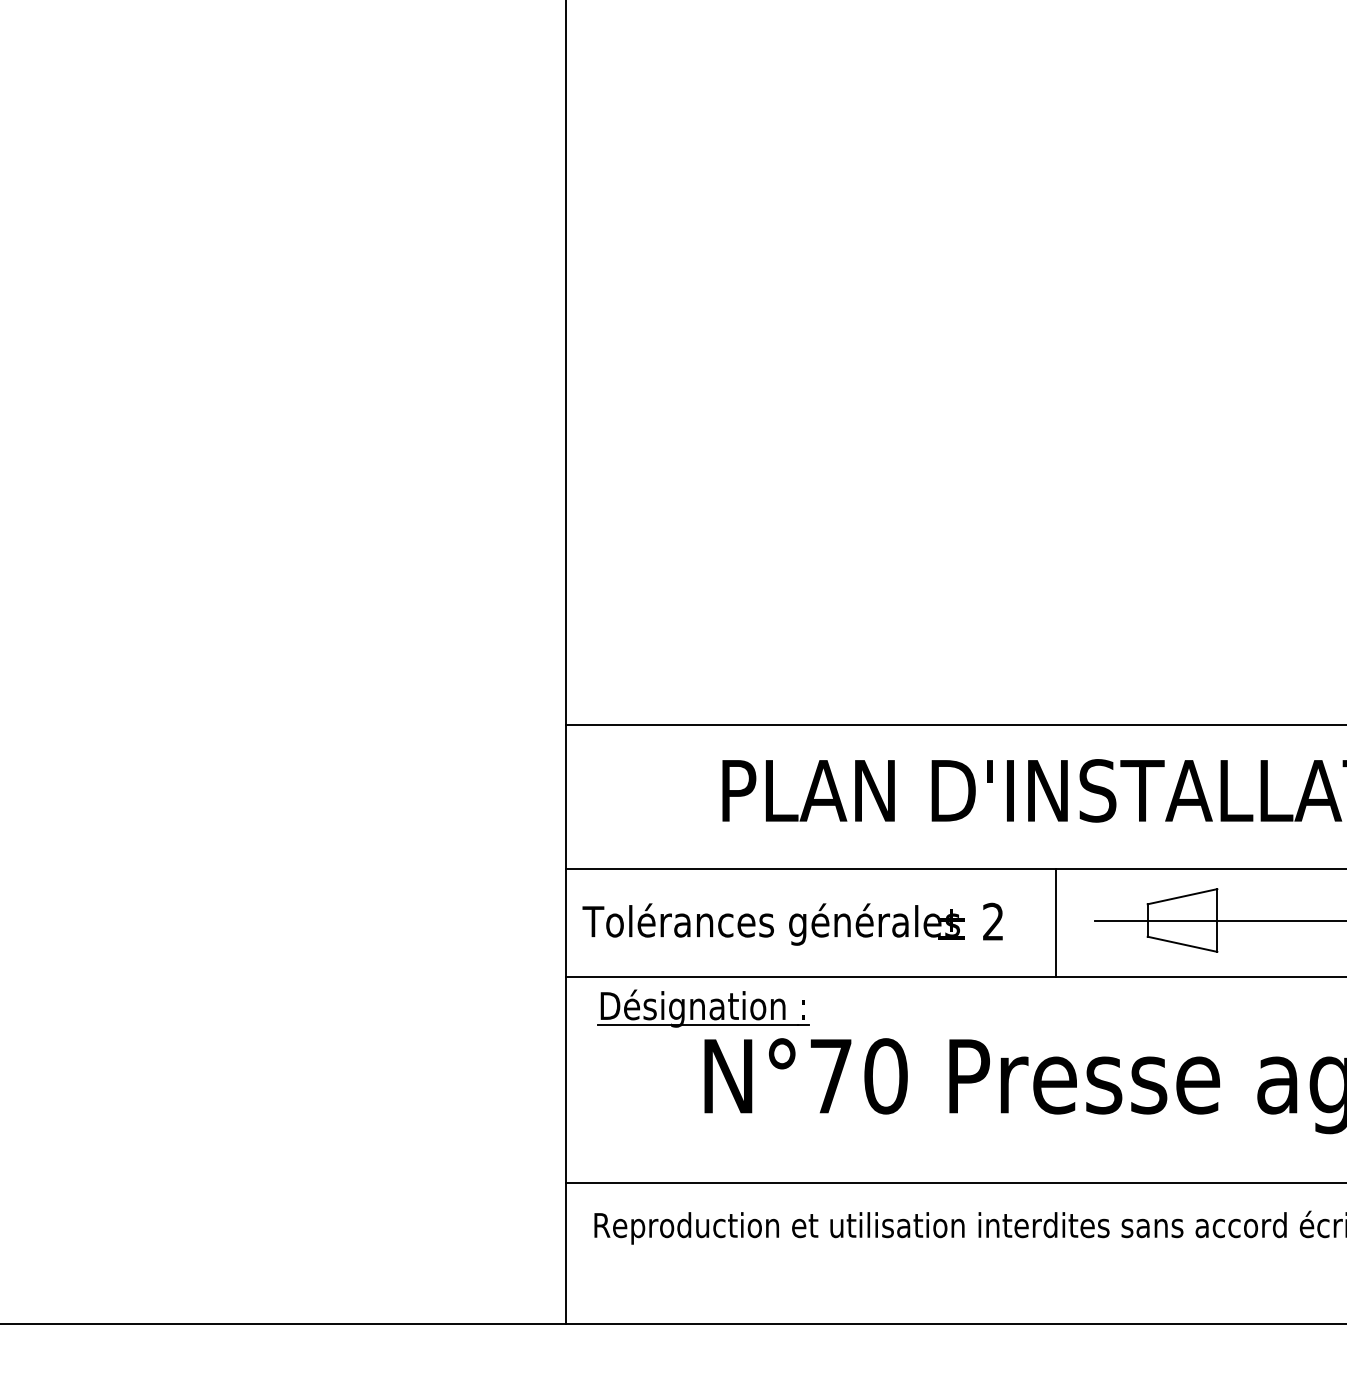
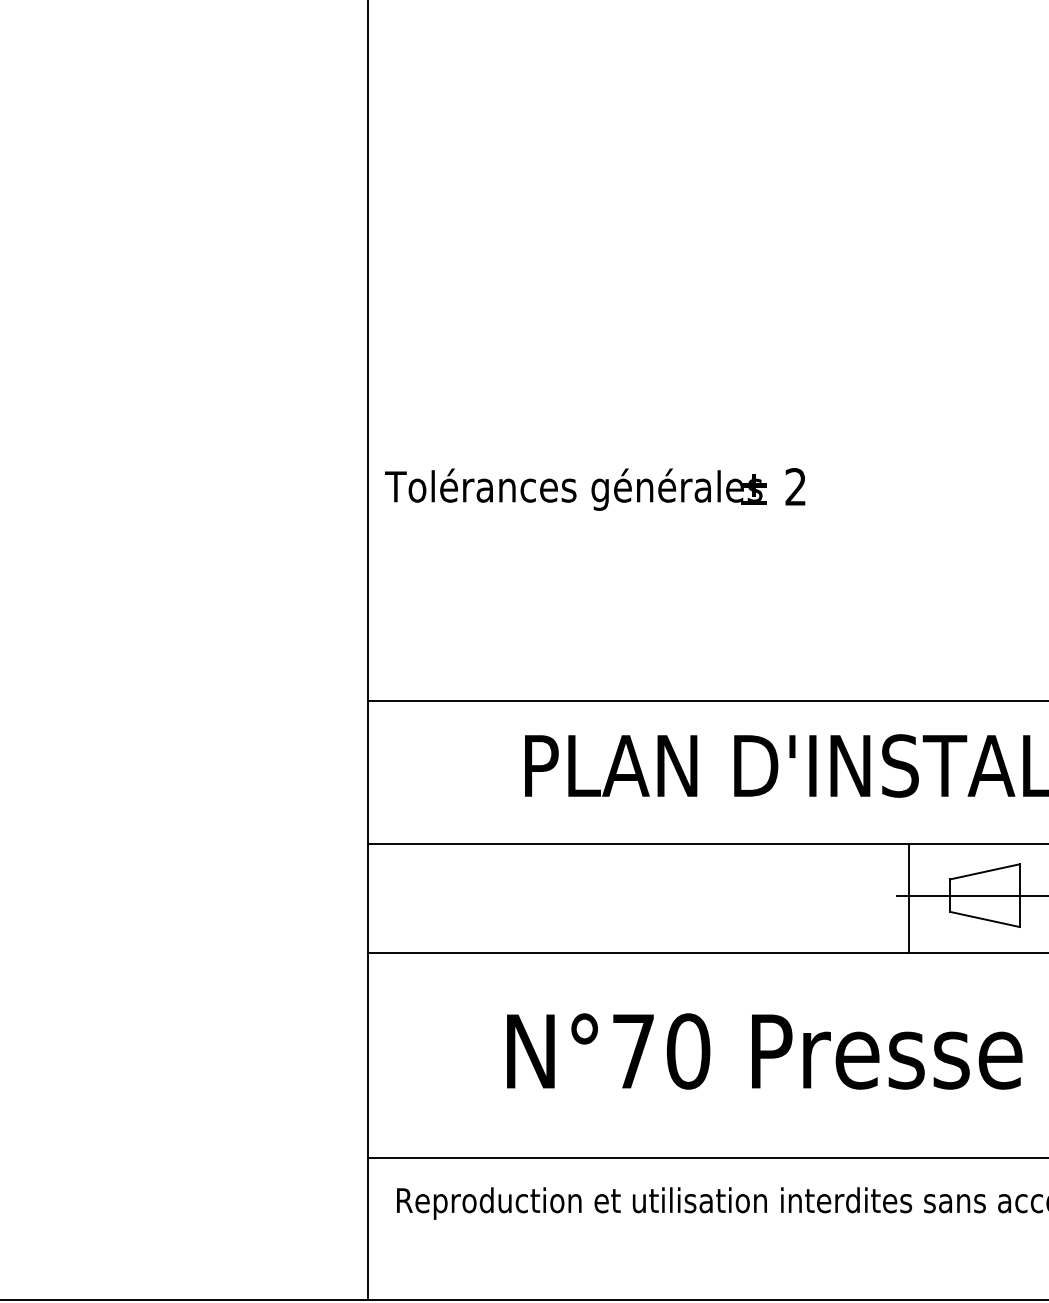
text: (792, 923) -> (594, 488), moved
line: (1055, 923) -> (908, 898), moved
part: (703, 1008) -> (505, 983), removed

